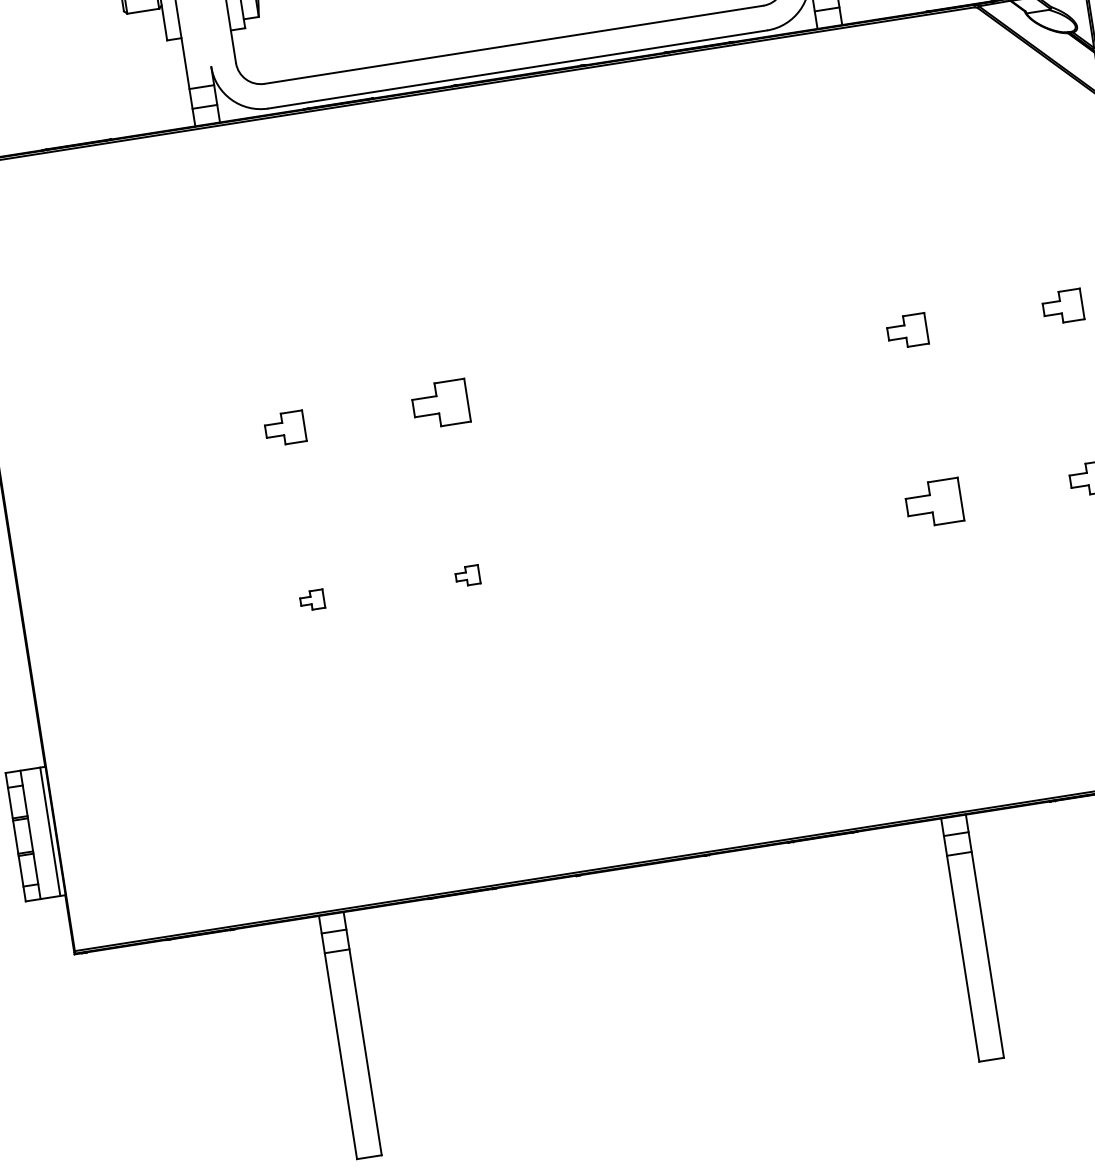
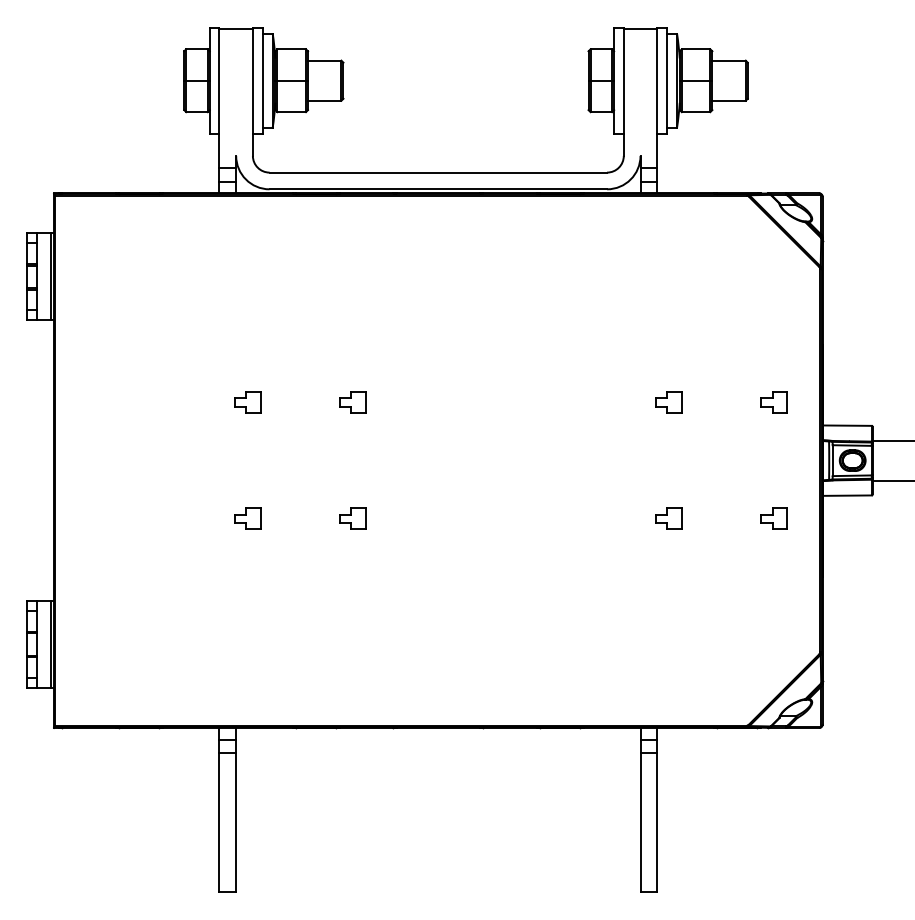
part: (440, 404) -> (352, 402), size x0.71
part: (934, 502) -> (668, 518), size x0.71
part: (467, 575) -> (352, 518), size x1.67
part: (311, 600) -> (247, 518), size x1.67

